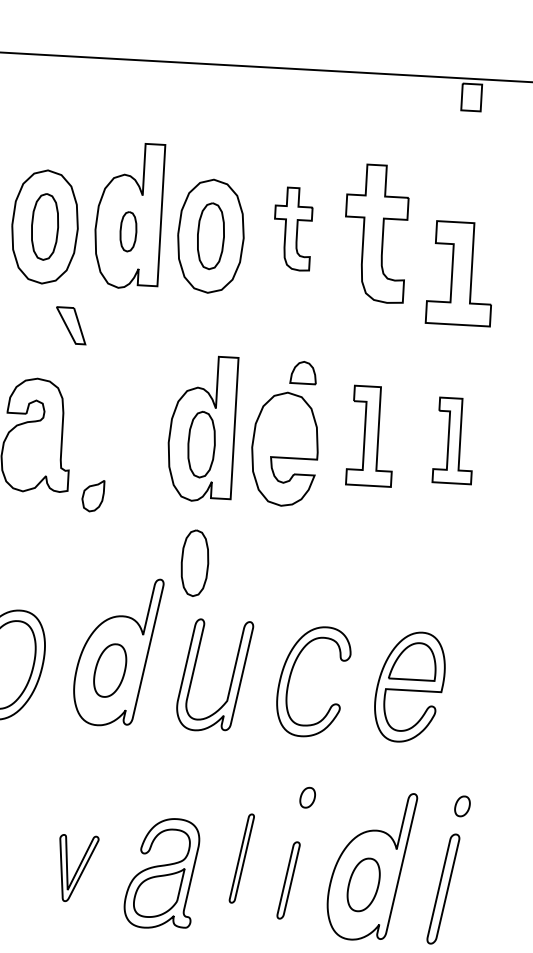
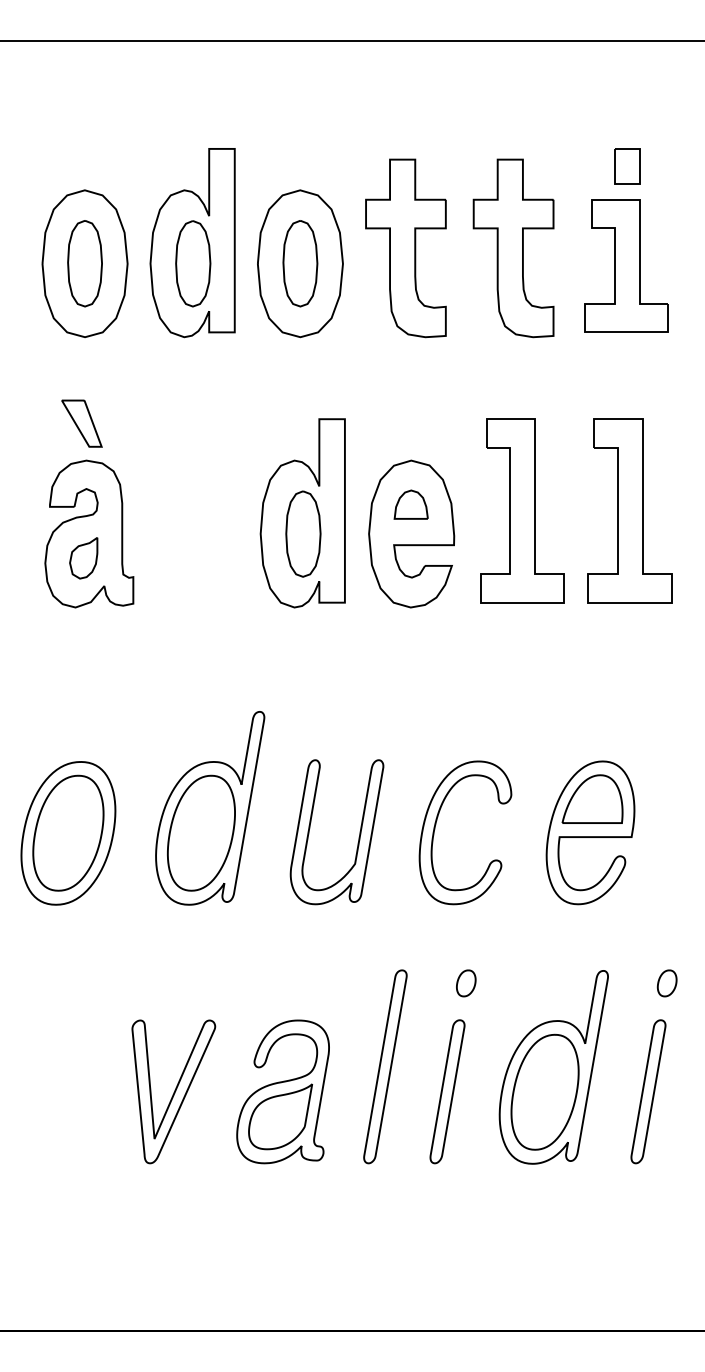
part: (471, 97) -> (627, 166), moved
part: (292, 229) -> (405, 248), size x1.67
part: (128, 231) -> (193, 263), size x1.67
part: (460, 273) -> (626, 265), moved
part: (70, 325) -> (81, 423), moved
part: (303, 372) -> (410, 504), moved
part: (371, 435) -> (522, 510), size x1.43
part: (453, 440) -> (629, 510), size x1.67
part: (92, 496) -> (83, 558), moved
part: (195, 562) -> (303, 687), removed
part: (110, 670) -> (201, 832), size x1.67
part: (241, 858) -> (385, 1066), size x1.67
part: (77, 868) -> (173, 1091), size x1.67
part: (288, 880) -> (447, 1091), size x1.43
part: (363, 884) -> (544, 1091), size x1.67

